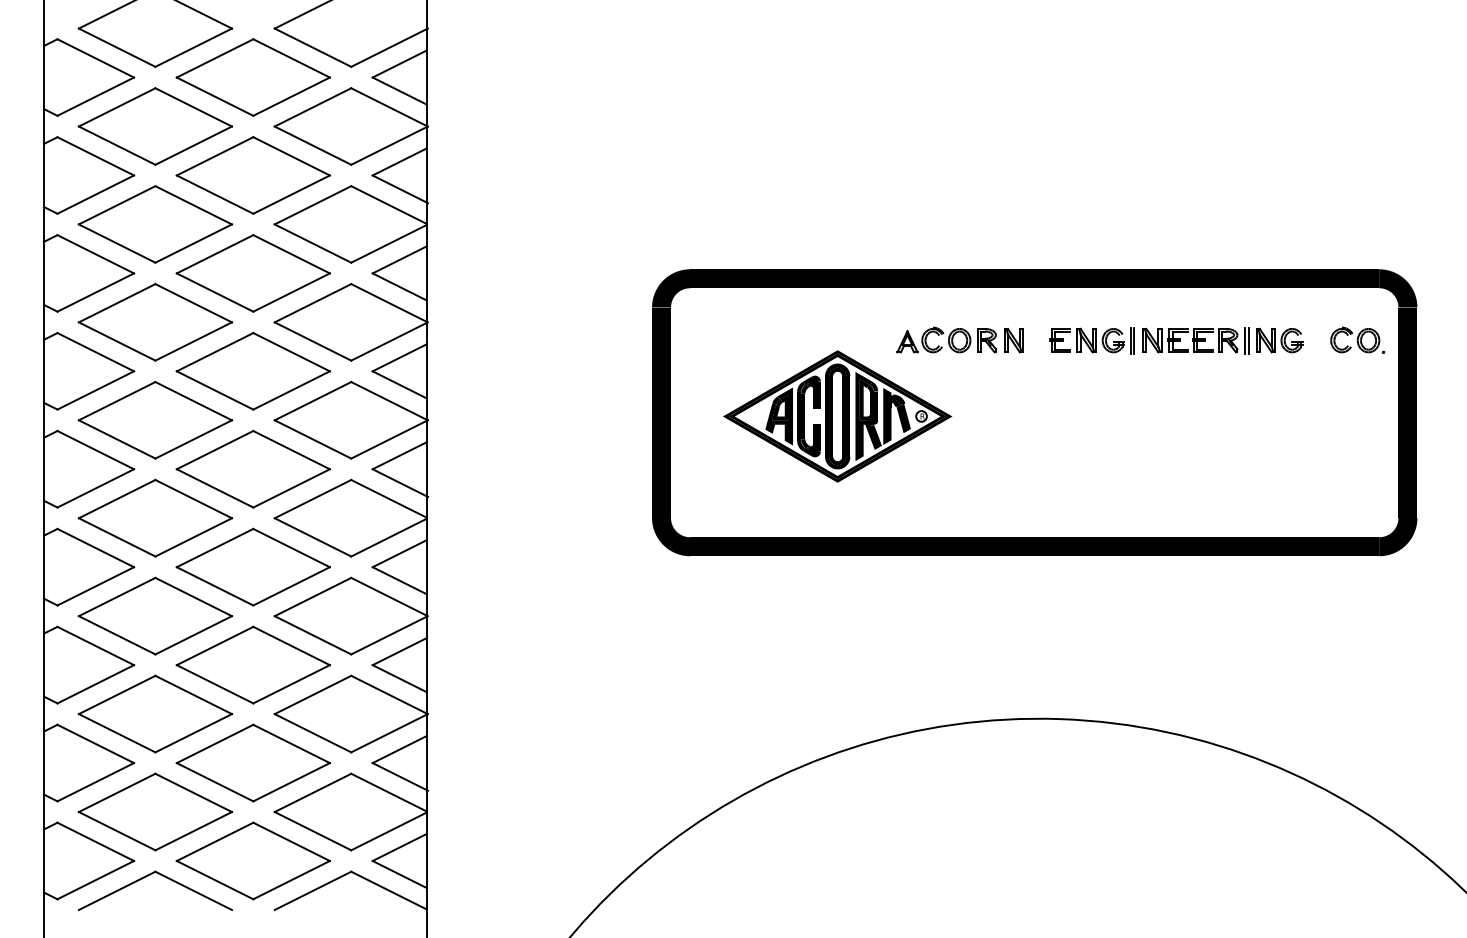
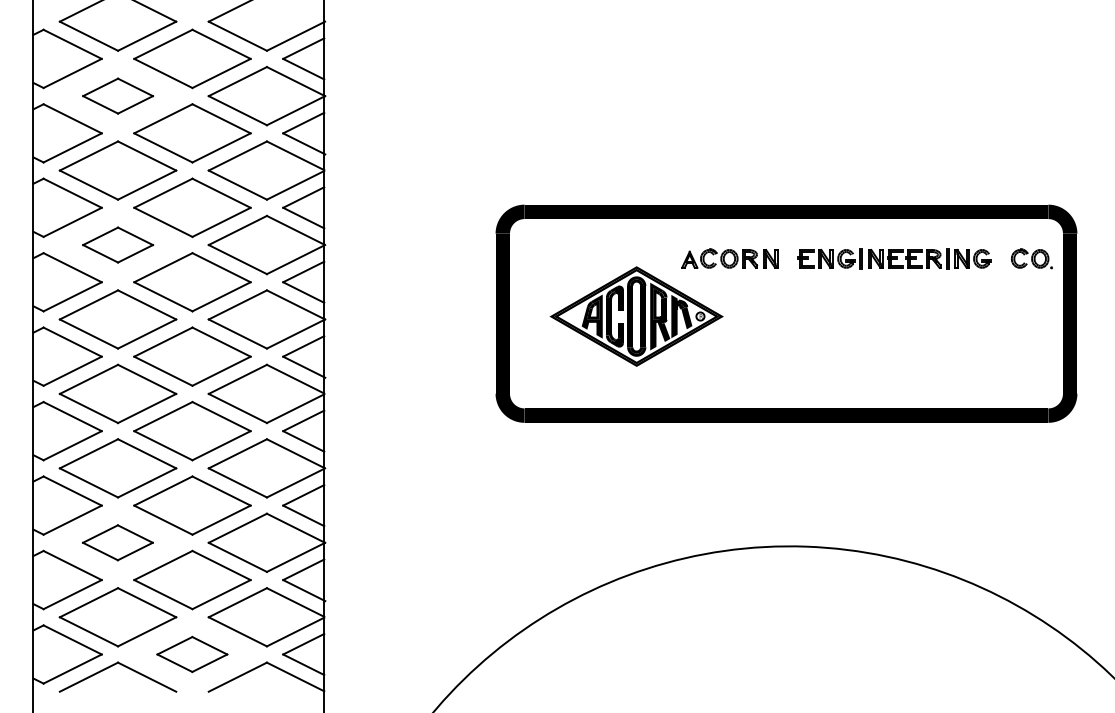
part: (155, 126) -> (118, 96), size x0.6
part: (155, 322) -> (118, 245), size x0.6
part: (154, 713) -> (117, 542), size x0.6
part: (252, 860) -> (191, 654), size x0.6

